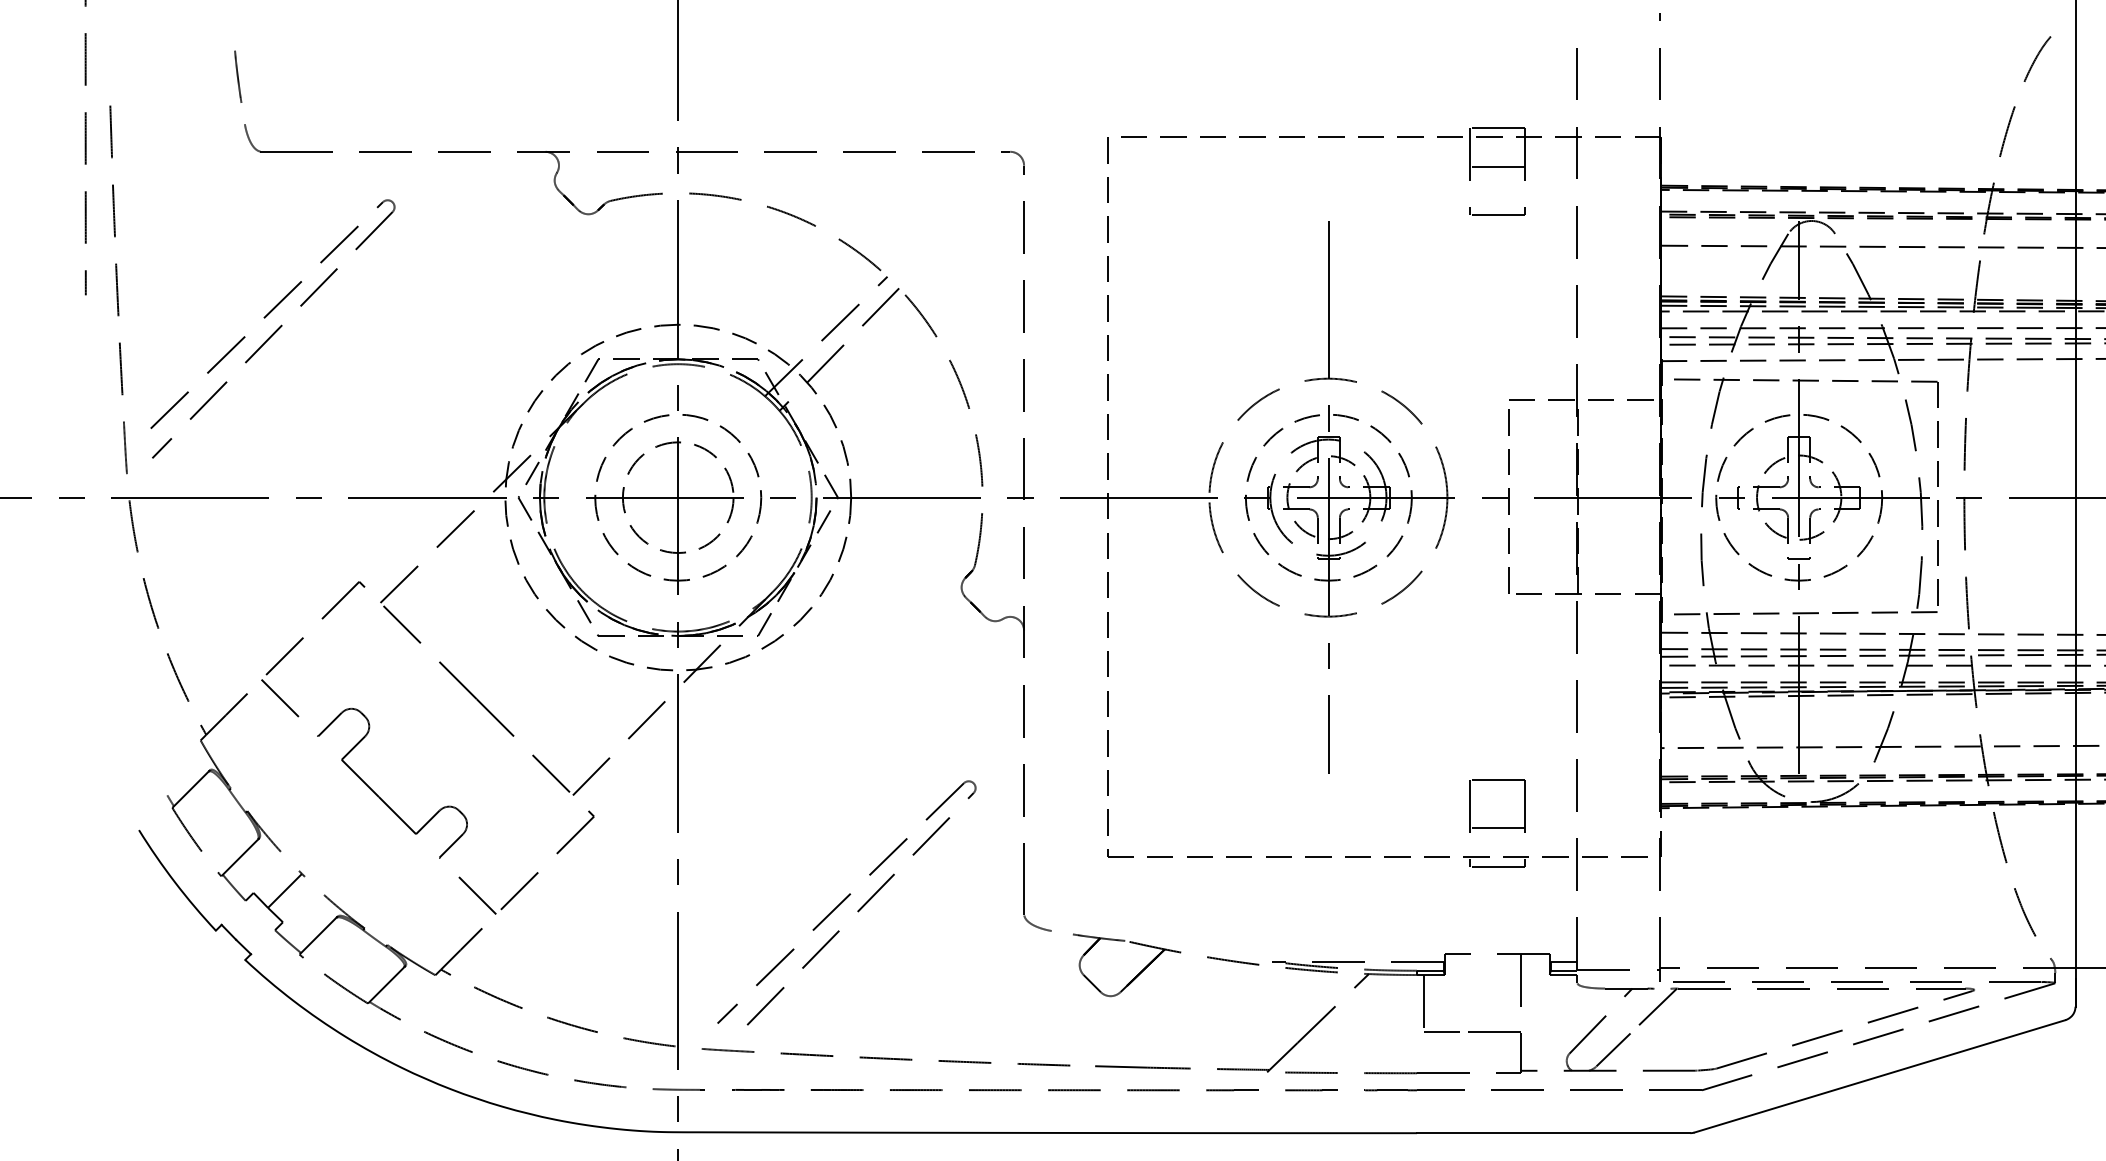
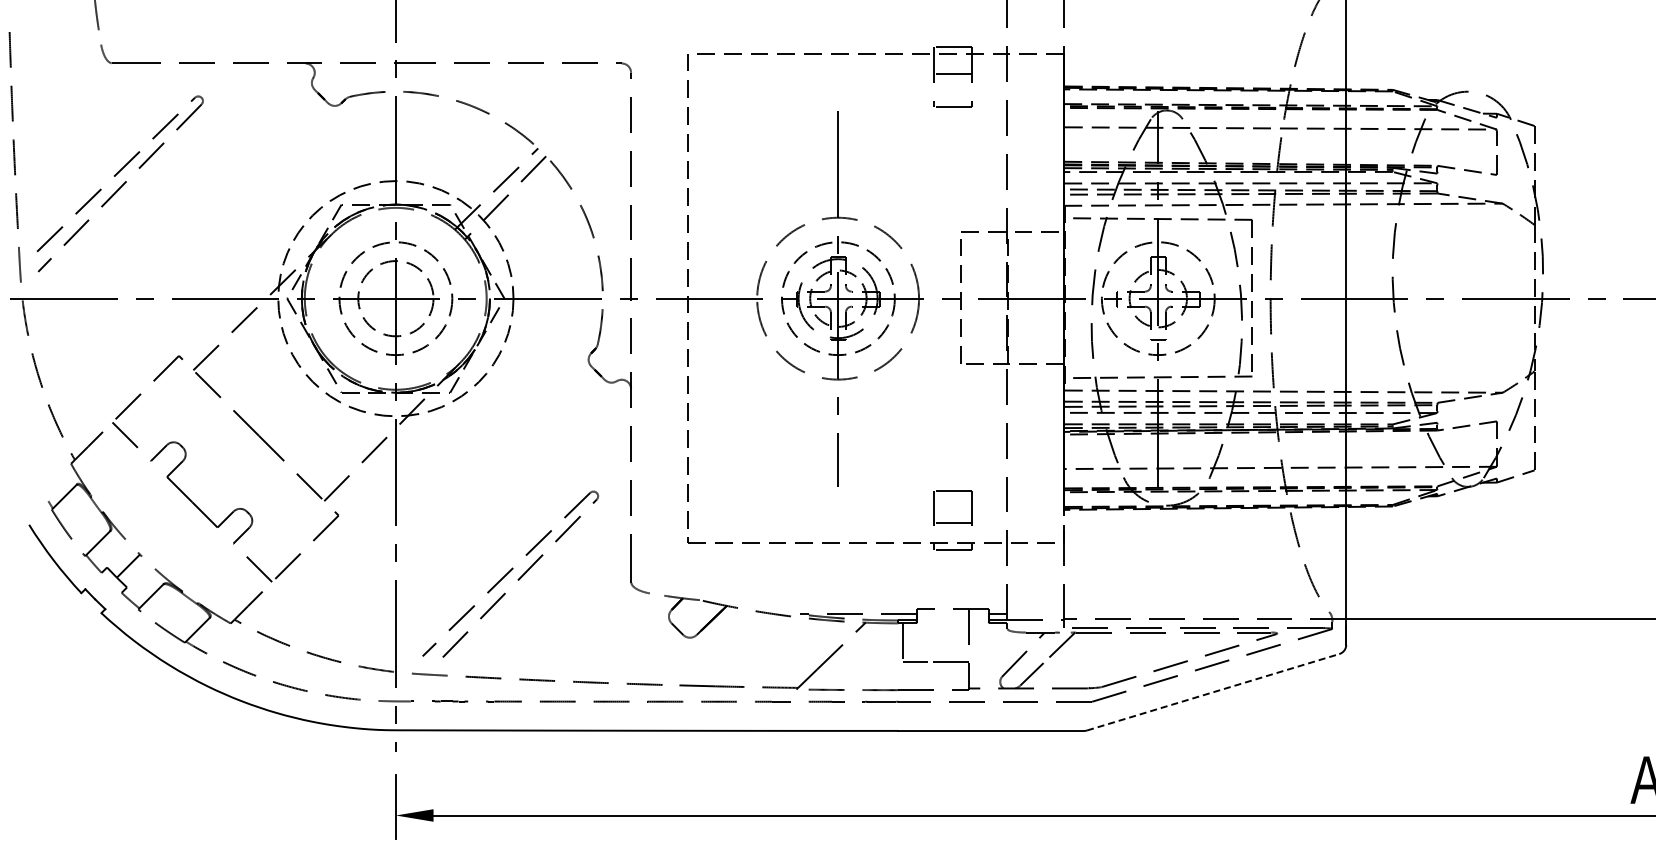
line: (1880, 1076) -> (1213, 692), solid -> dashed

